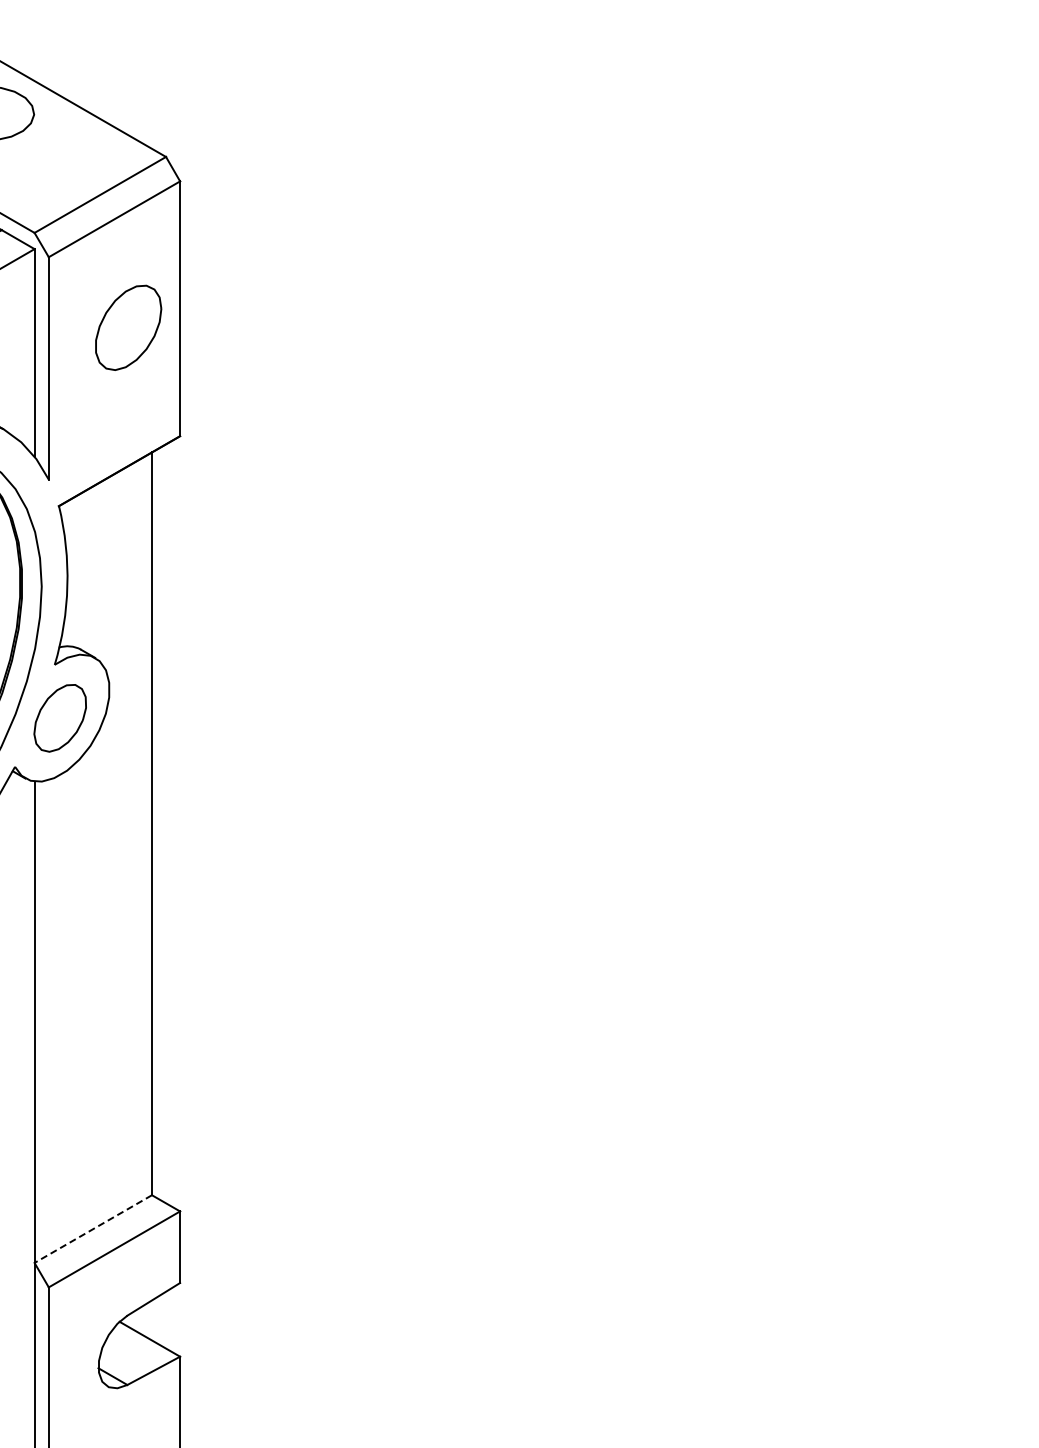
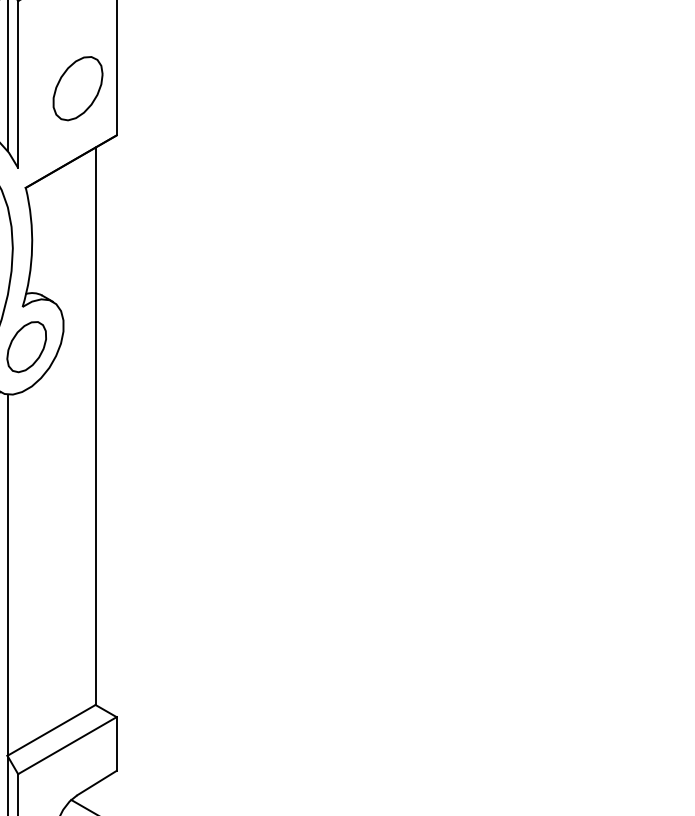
part: (128, 327) -> (77, 88), moved
line: (93, 1229) -> (51, 730), dashed -> solid

